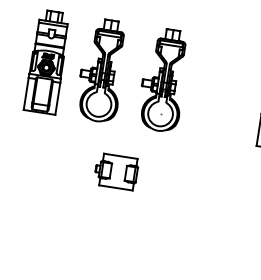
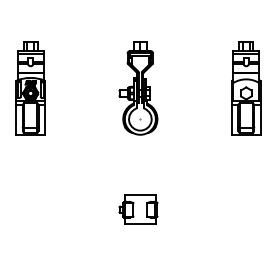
part: (102, 70) -> (81, 88), removed
part: (116, 171) -> (138, 209), moved

